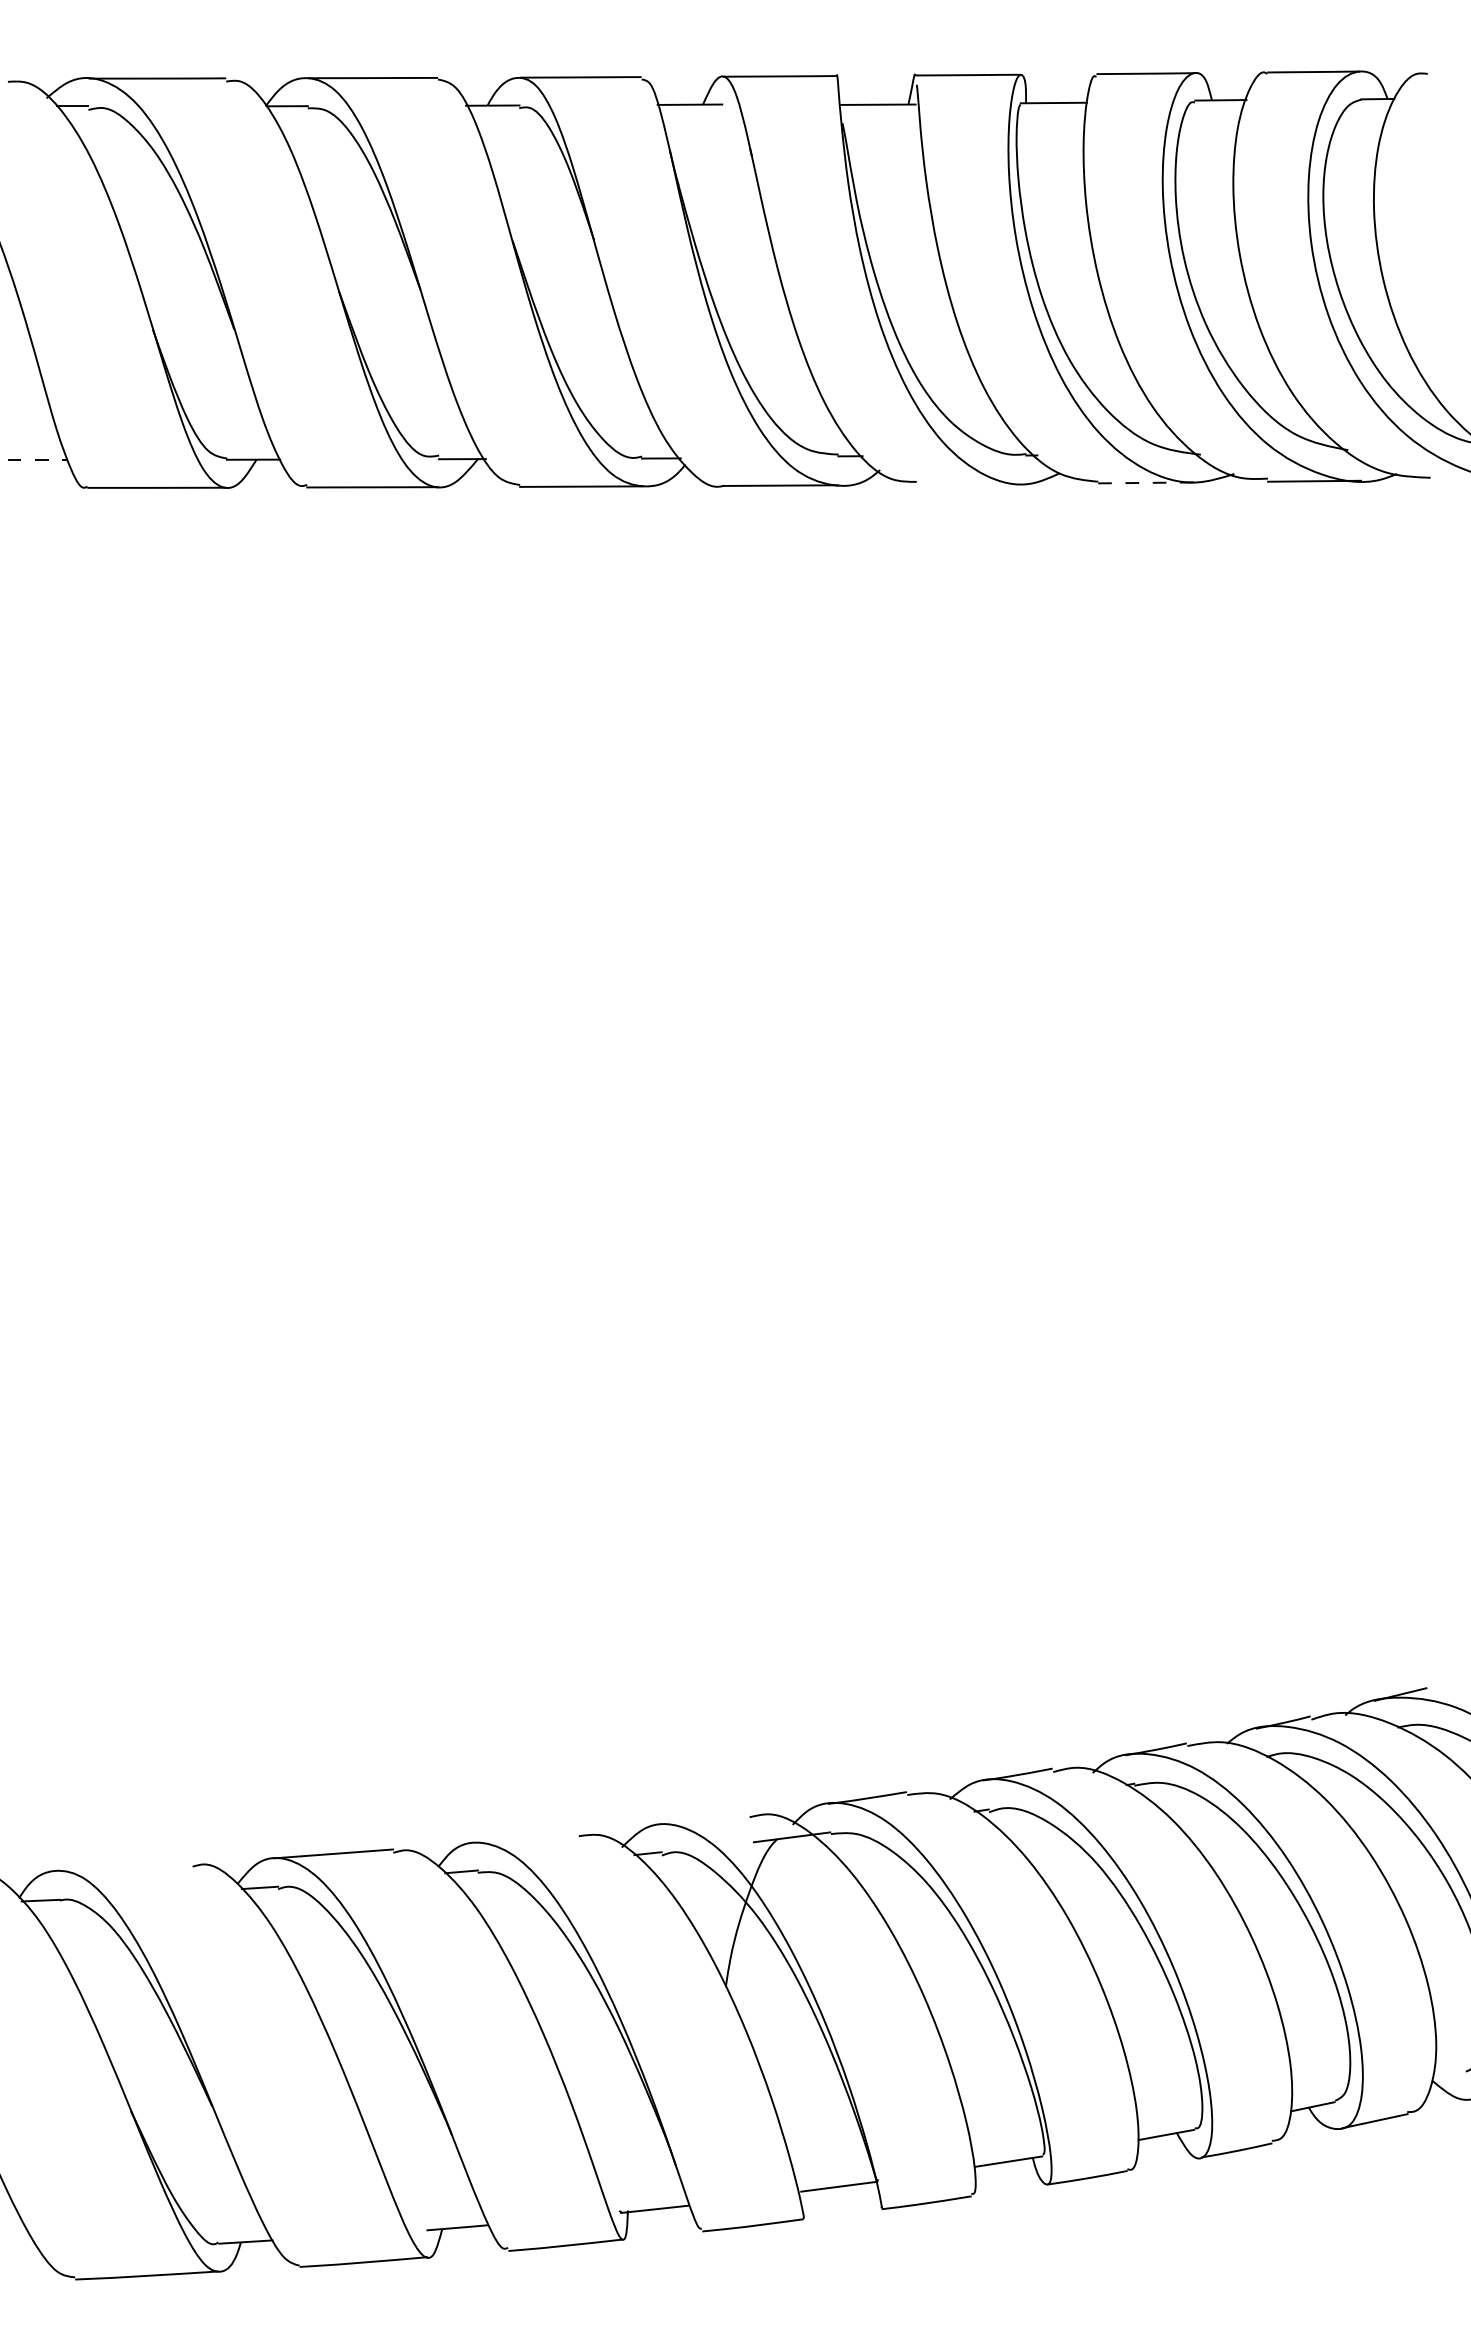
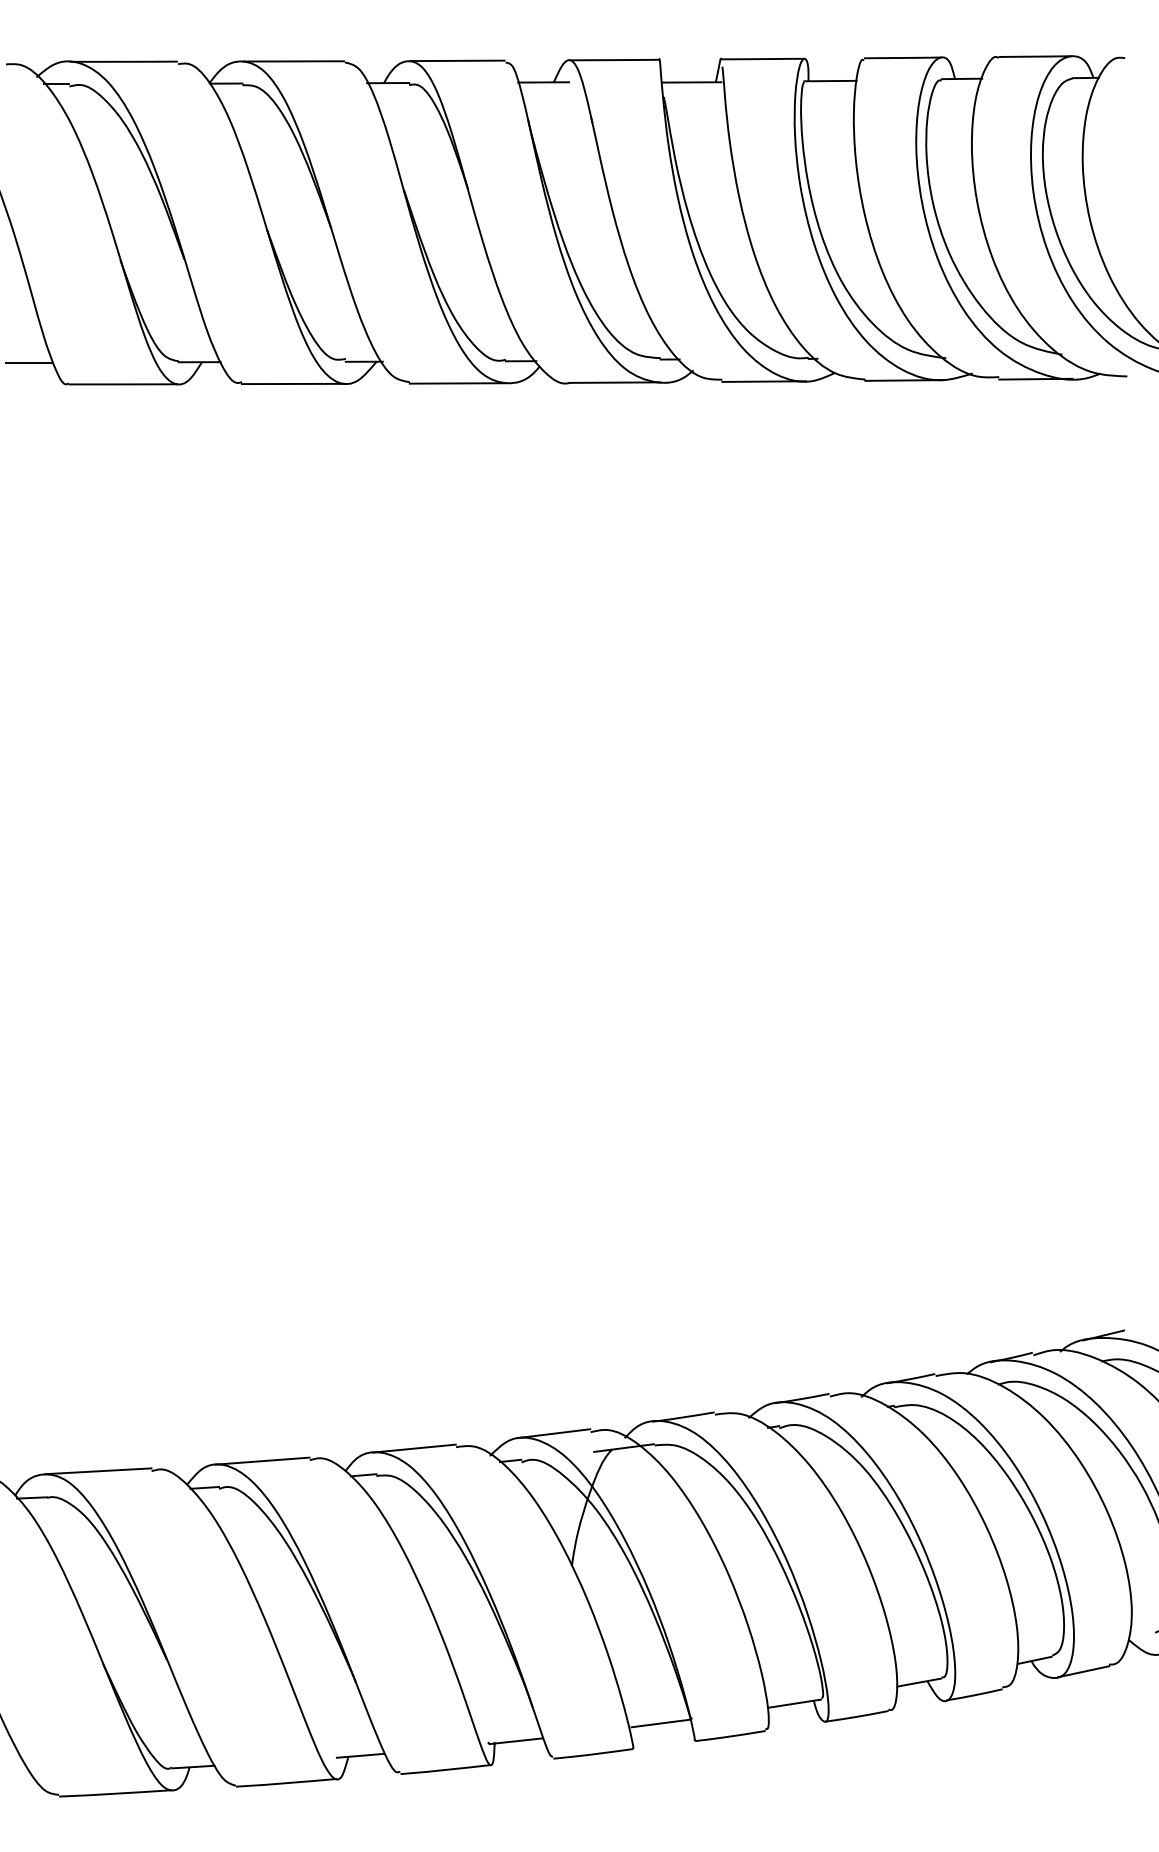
line: (38, 460) -> (30, 362), dashed -> solid
line: (1147, 482) -> (904, 380), dashed -> solid
line: (969, 483) -> (763, 380), added
line: (703, 1818) -> (554, 1433), added
line: (525, 1837) -> (413, 1448), added
line: (124, 1866) -> (97, 1471), added

